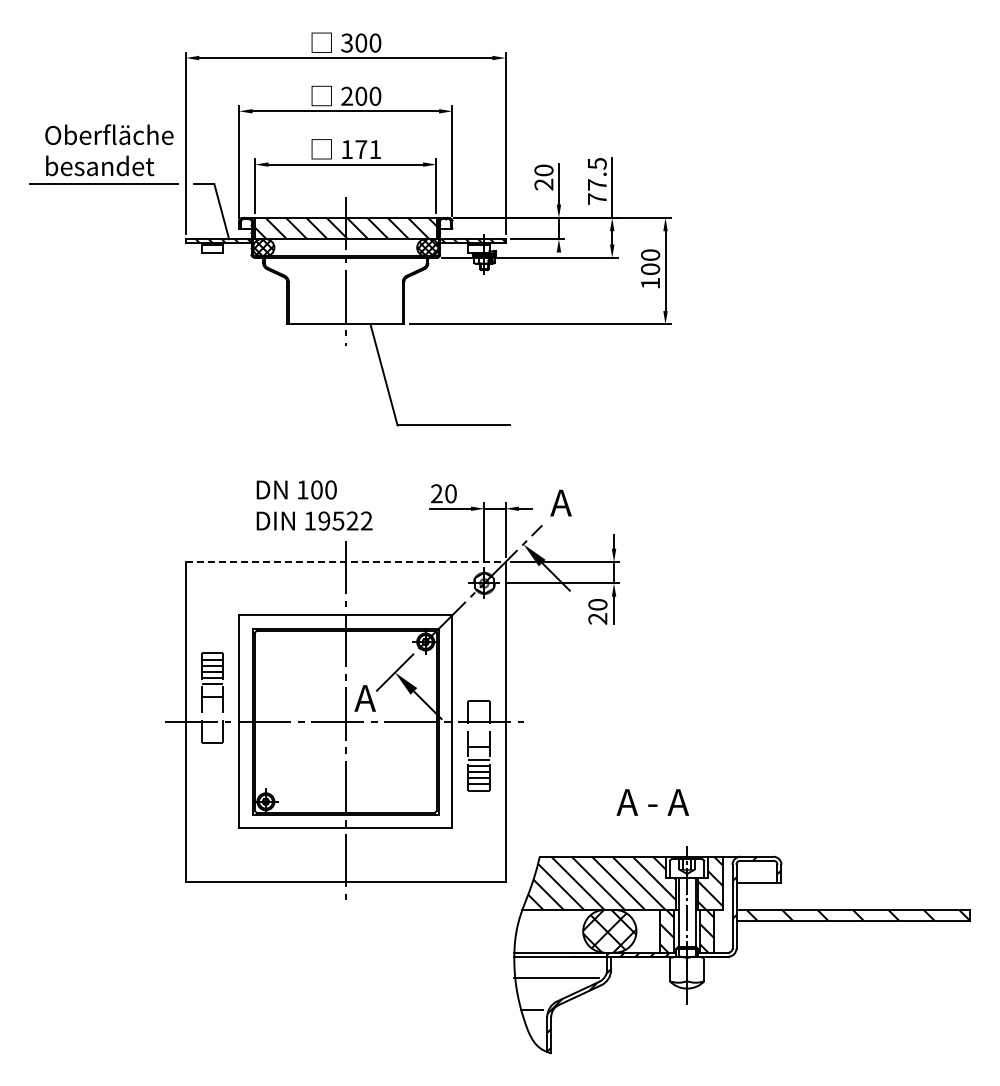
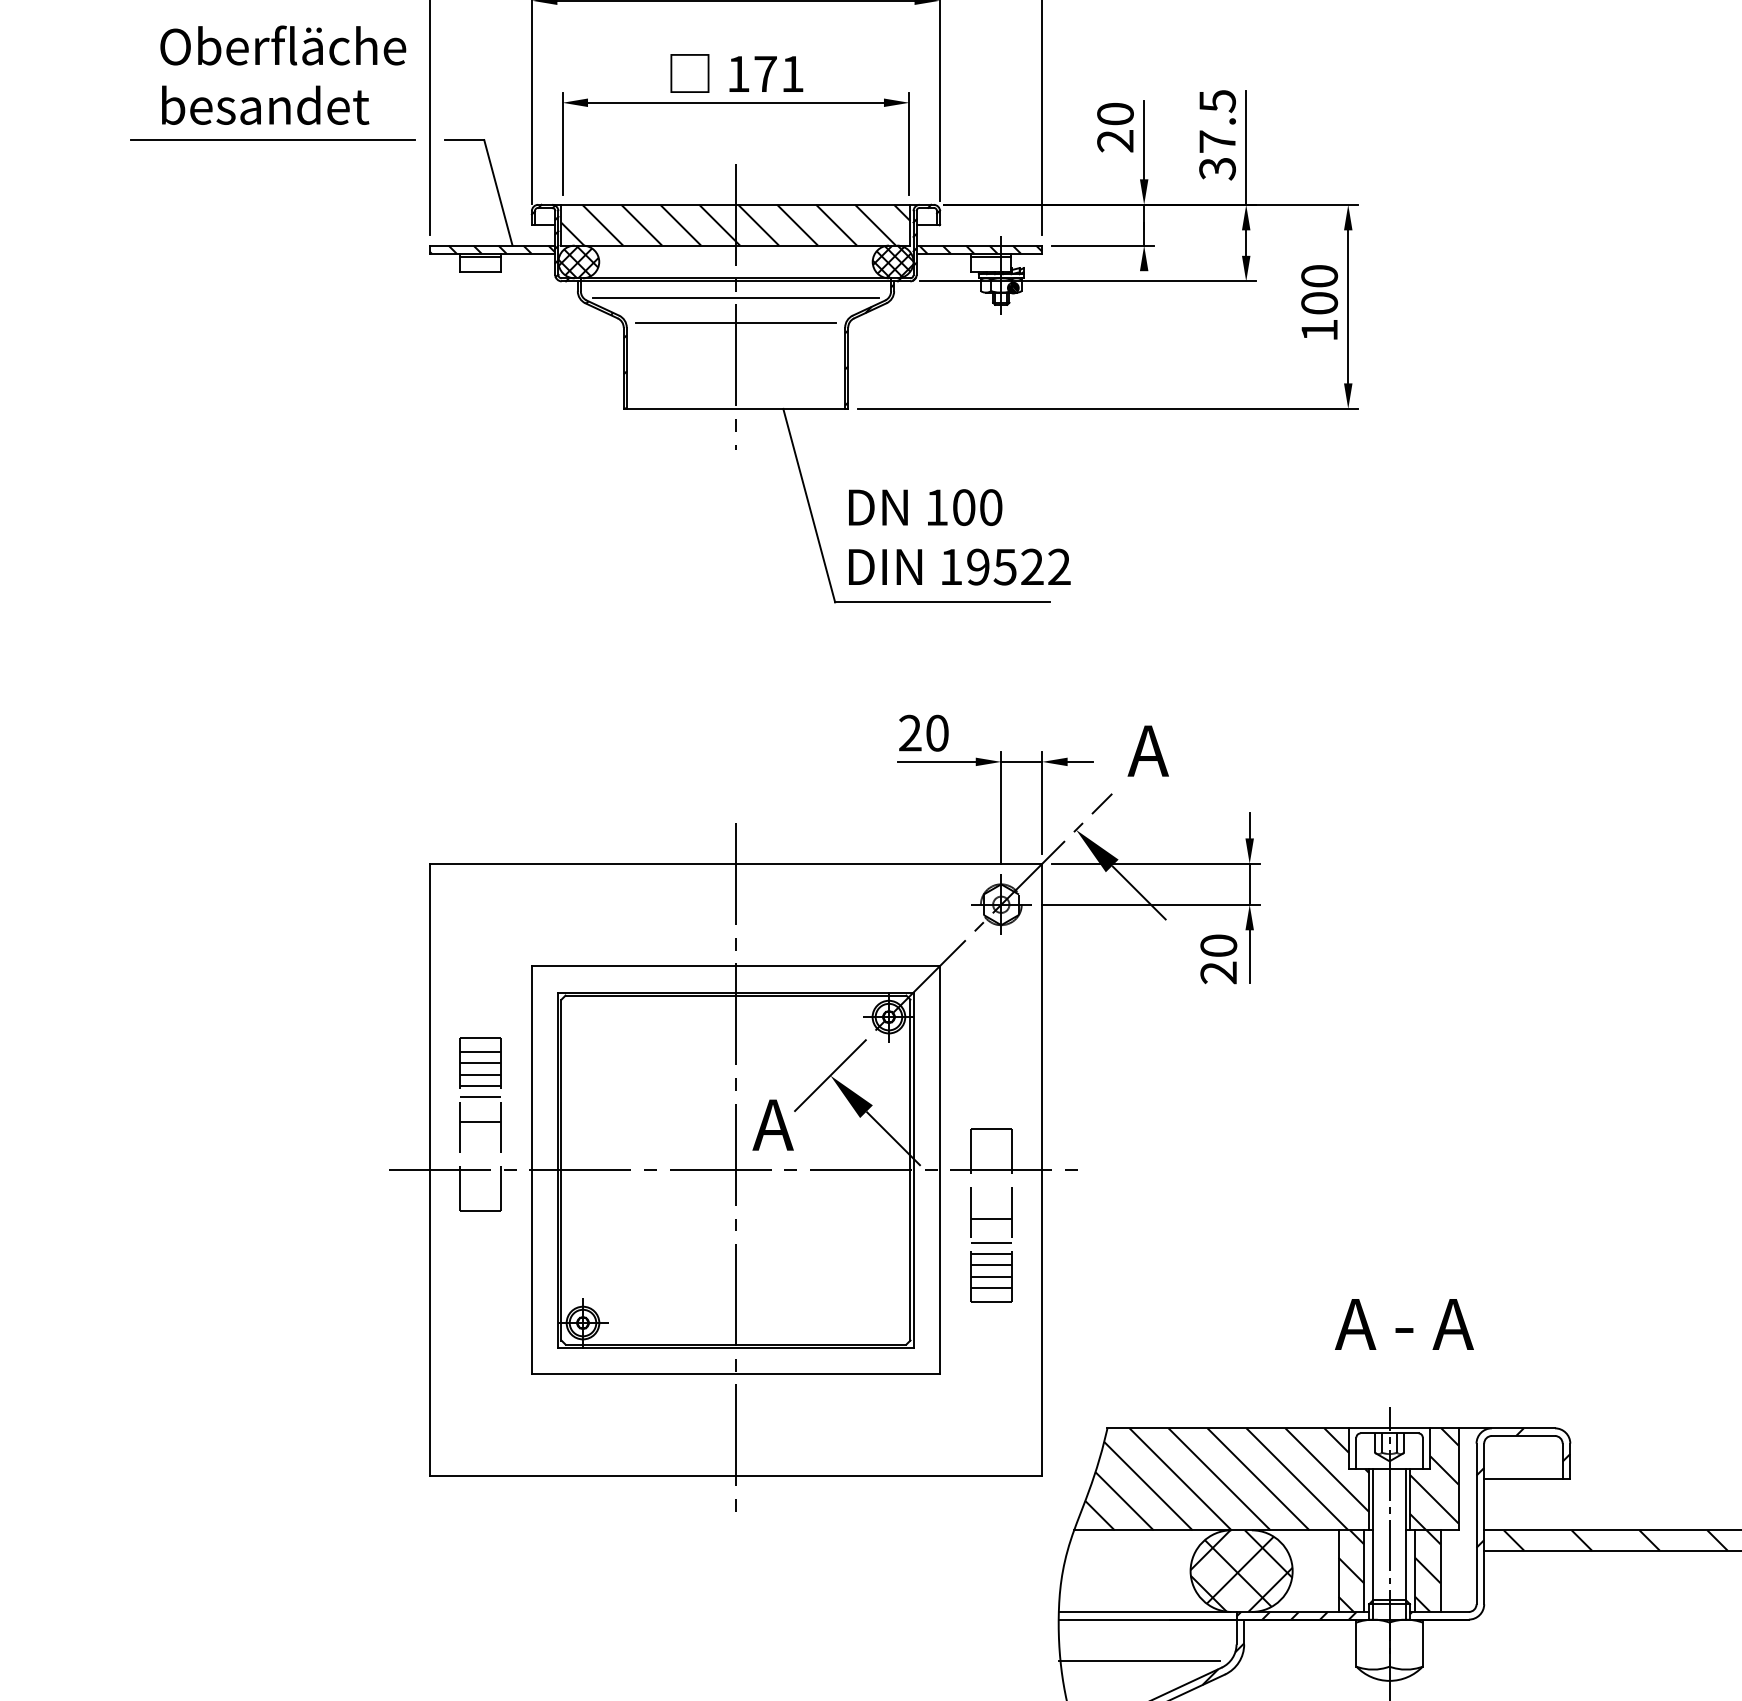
text: (596, 199) -> (1216, 169), 77.5 -> 37.5
line: (345, 266) -> (735, 297), added
line: (345, 279) -> (735, 322), added
text: (314, 505) -> (959, 537), moved
line: (345, 562) -> (735, 864), dashed -> solid
text: (652, 802) -> (1403, 1324), moved

